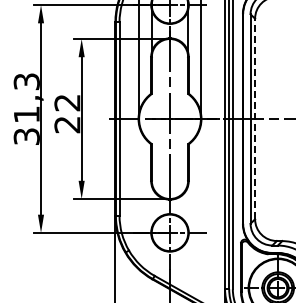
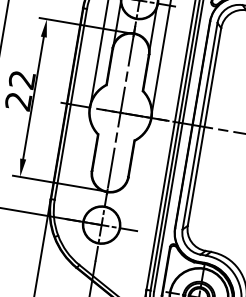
line: (255, 118) -> (204, 126), dashed -> solid

